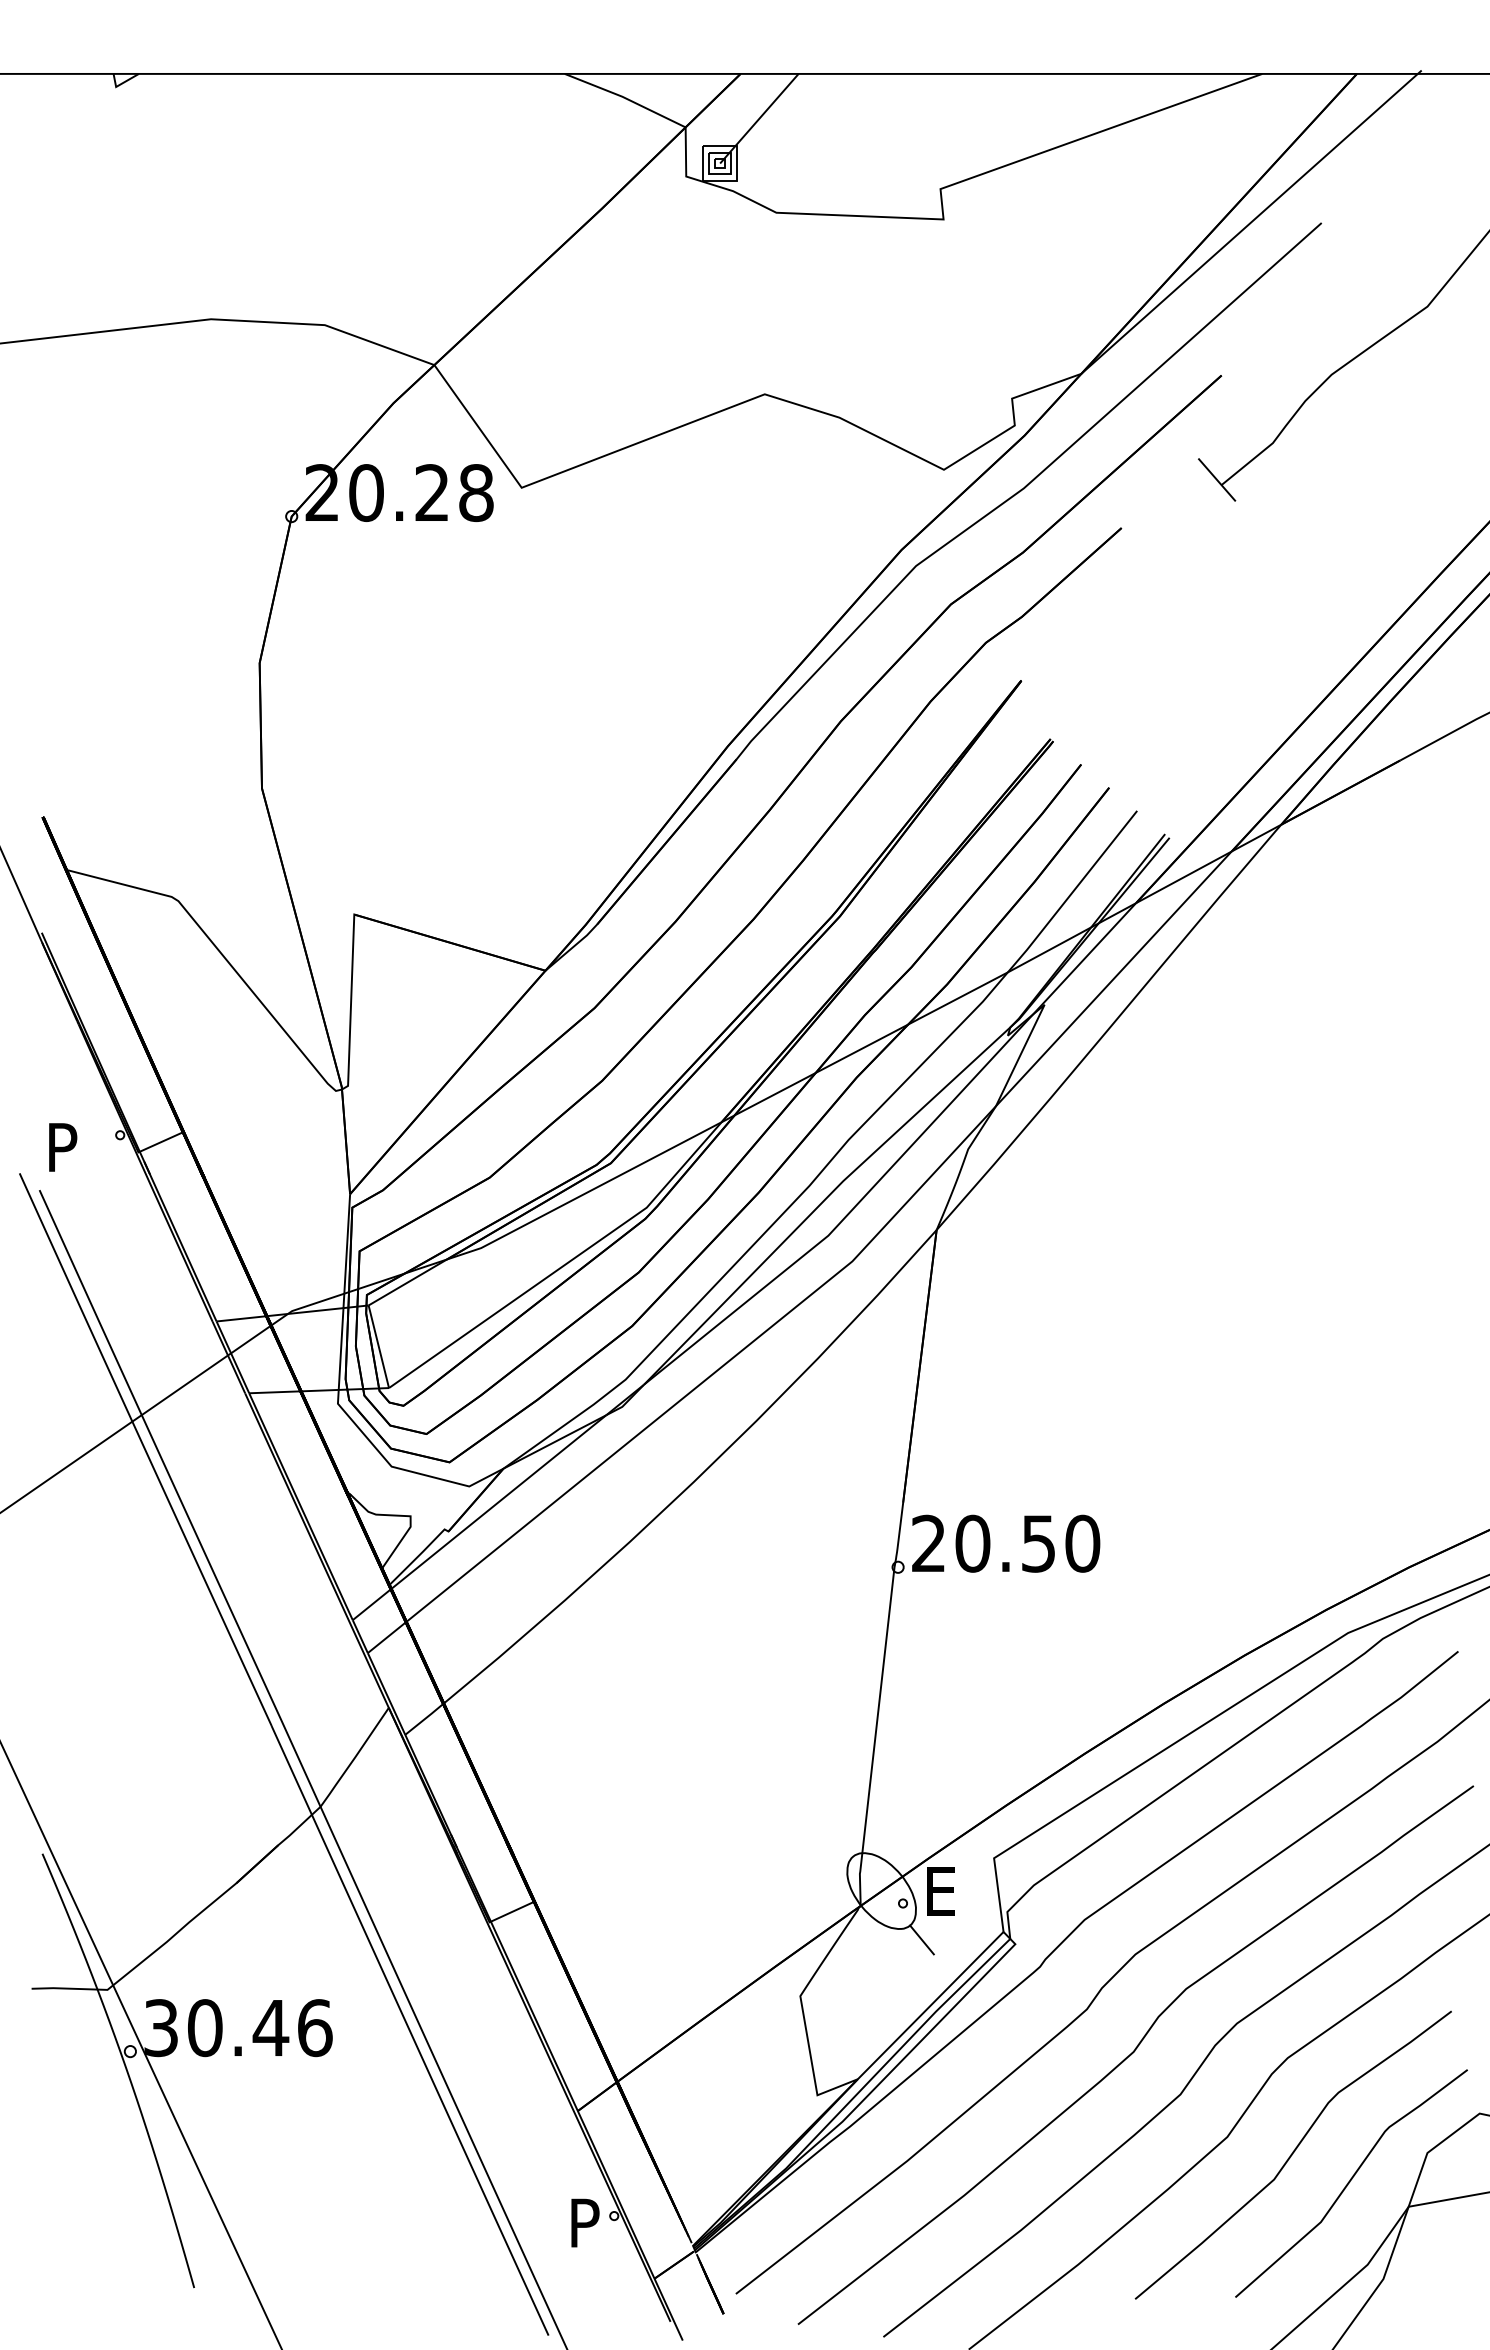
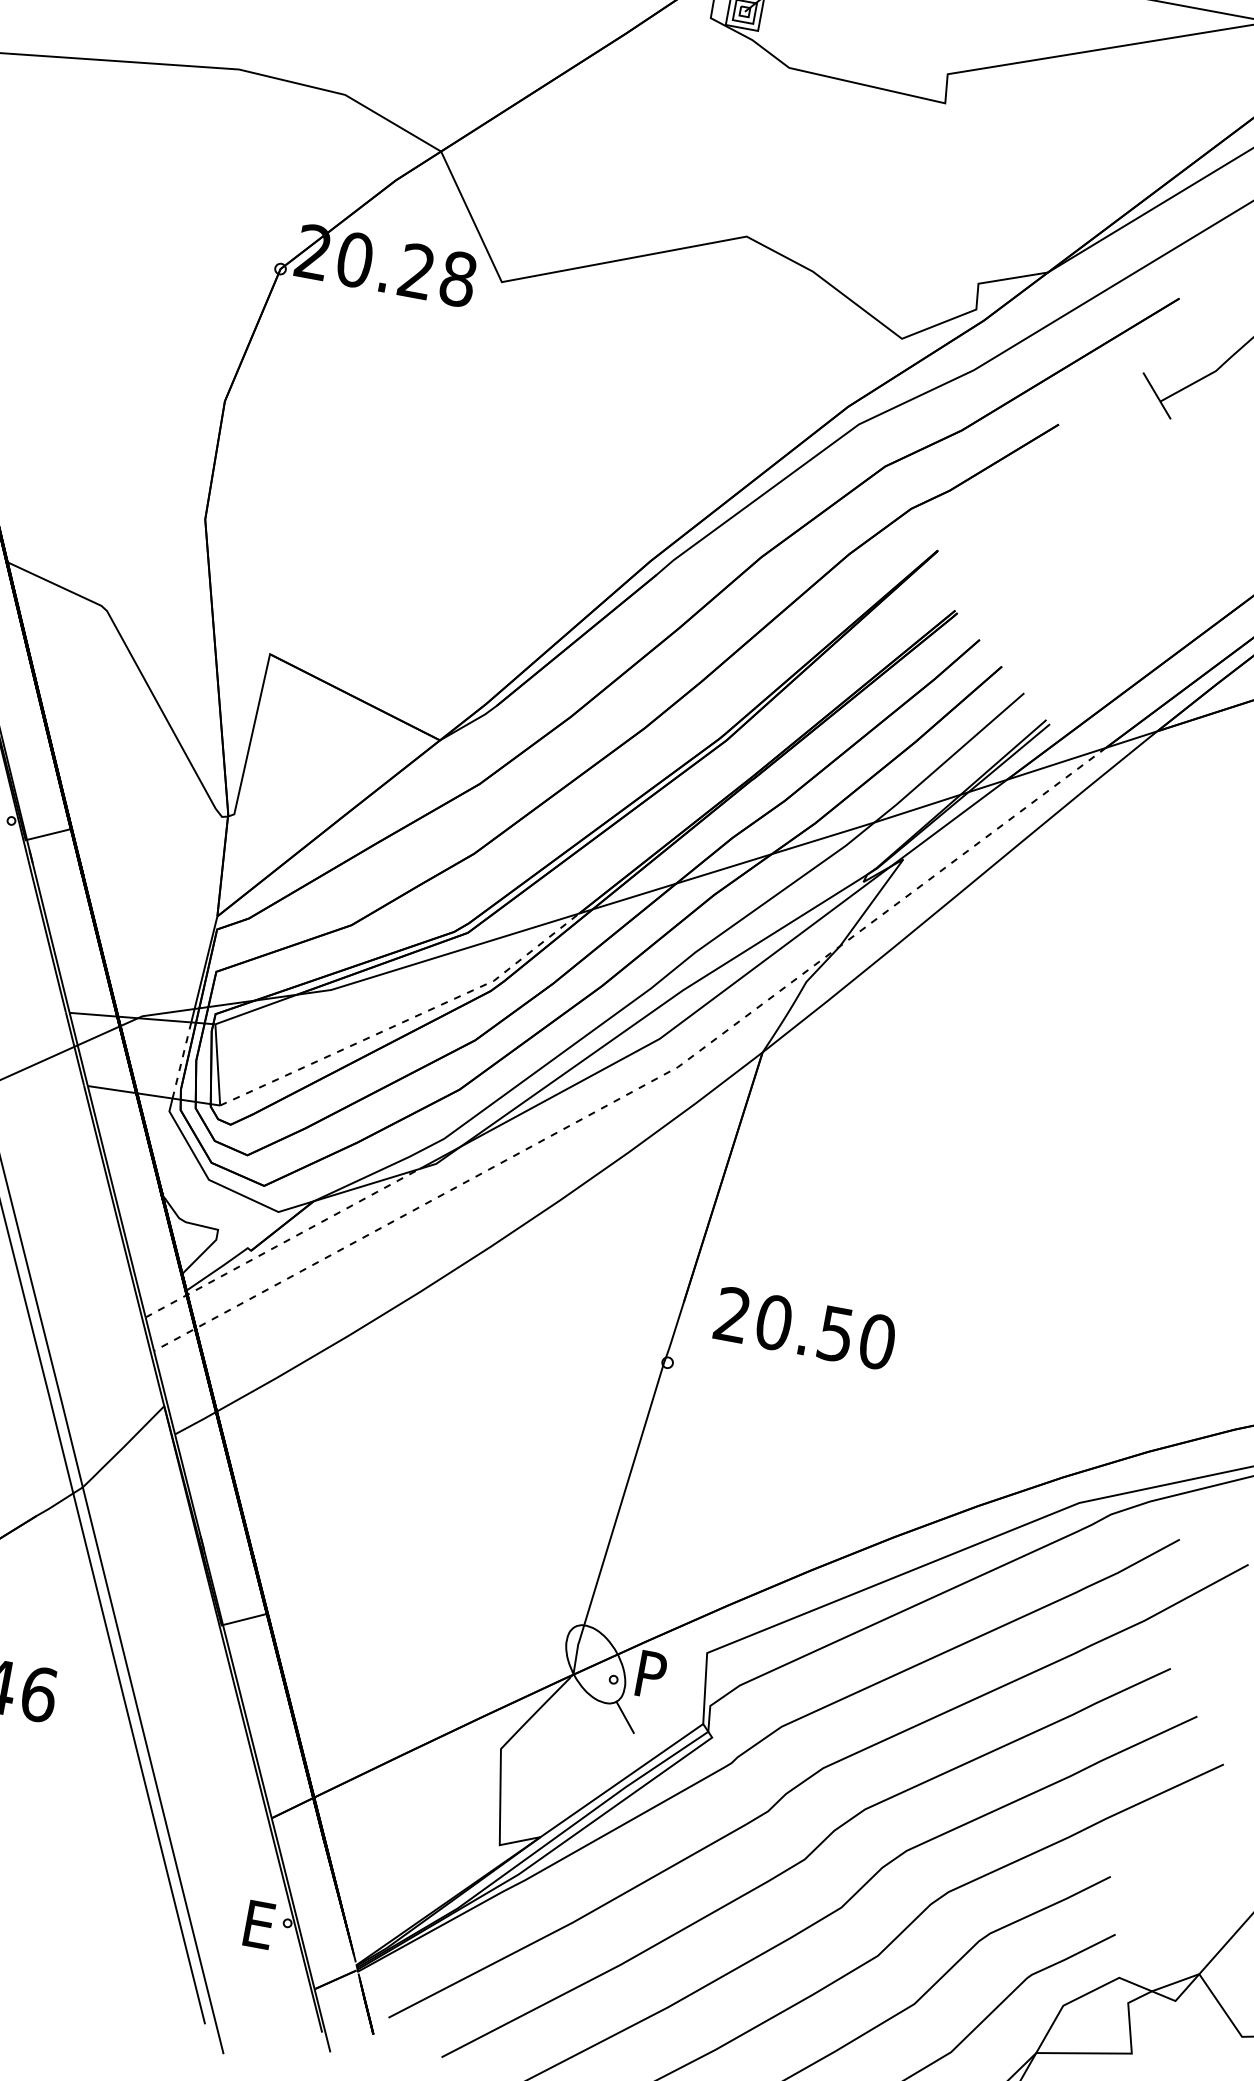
line: (564, 1264) -> (406, 1019), solid -> dashed
line: (827, 1281) -> (651, 1081), solid -> dashed
line: (341, 1349) -> (182, 1060), solid -> dashed
line: (479, 1517) -> (282, 1243), solid -> dashed
text: (1006, 1543) -> (805, 1328), moved
text: (941, 1891) -> (651, 1675), E -> P
text: (585, 2222) -> (259, 1924), P -> E

